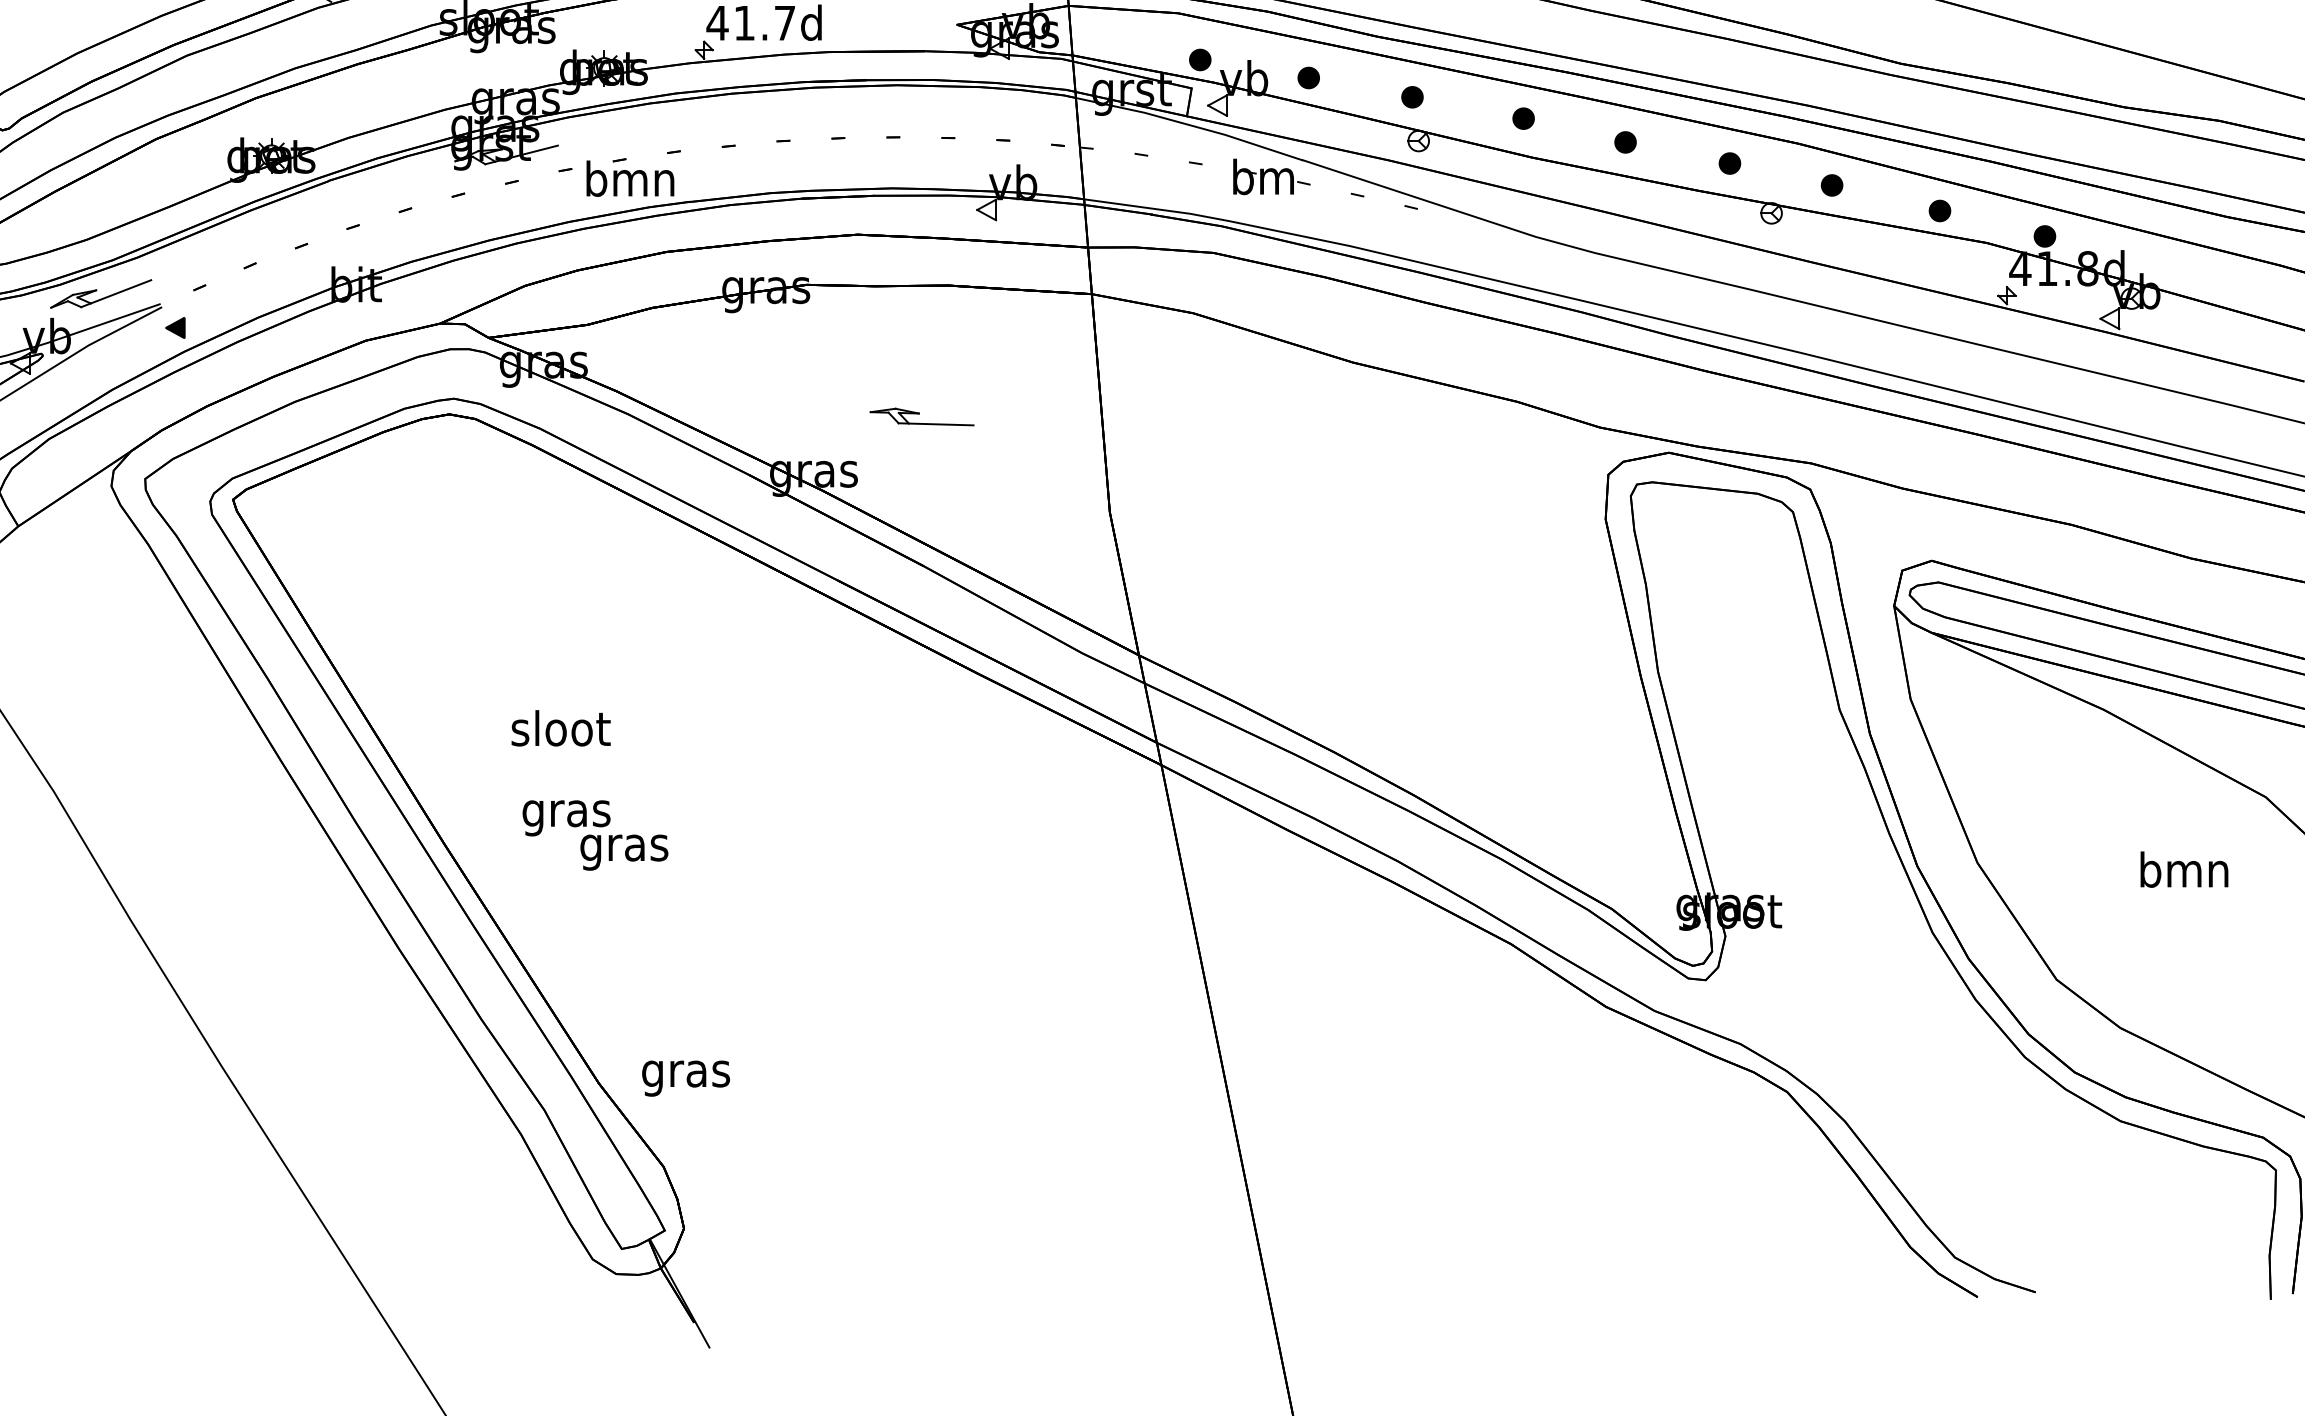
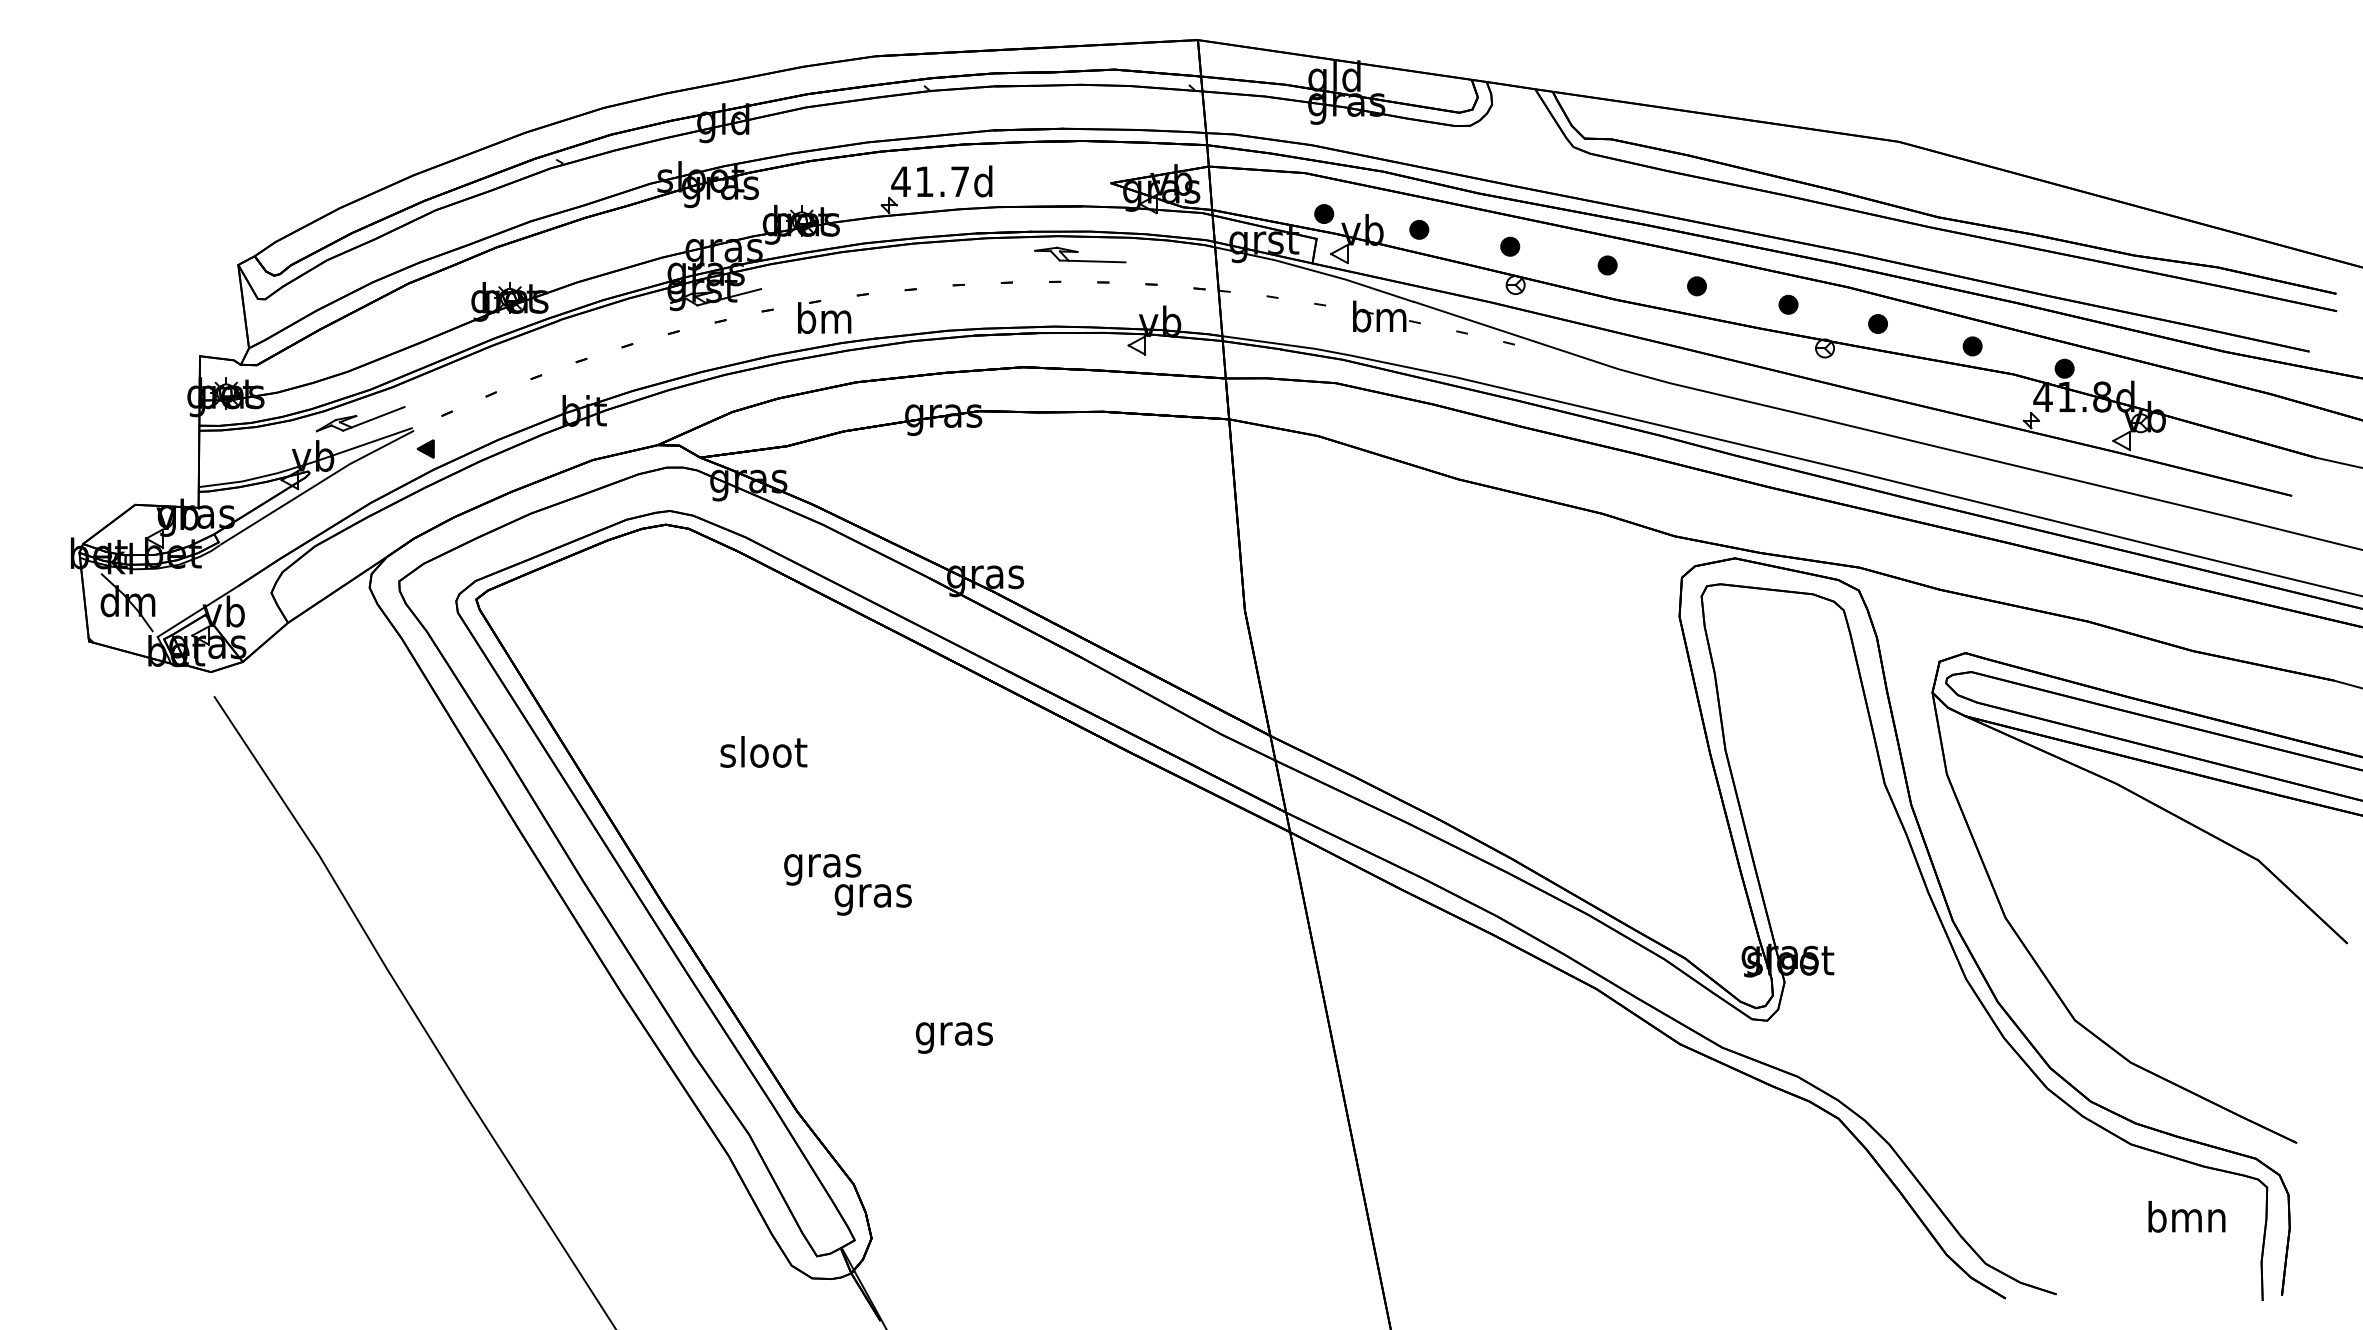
text: (630, 179) -> (824, 318), bmn -> bm
part: (922, 416) -> (1080, 254), moved
text: (560, 727) -> (763, 751), moved
text: (594, 835) -> (847, 884), moved
text: (2183, 869) -> (2186, 1216), moved
text: (685, 1078) -> (953, 1037), moved

